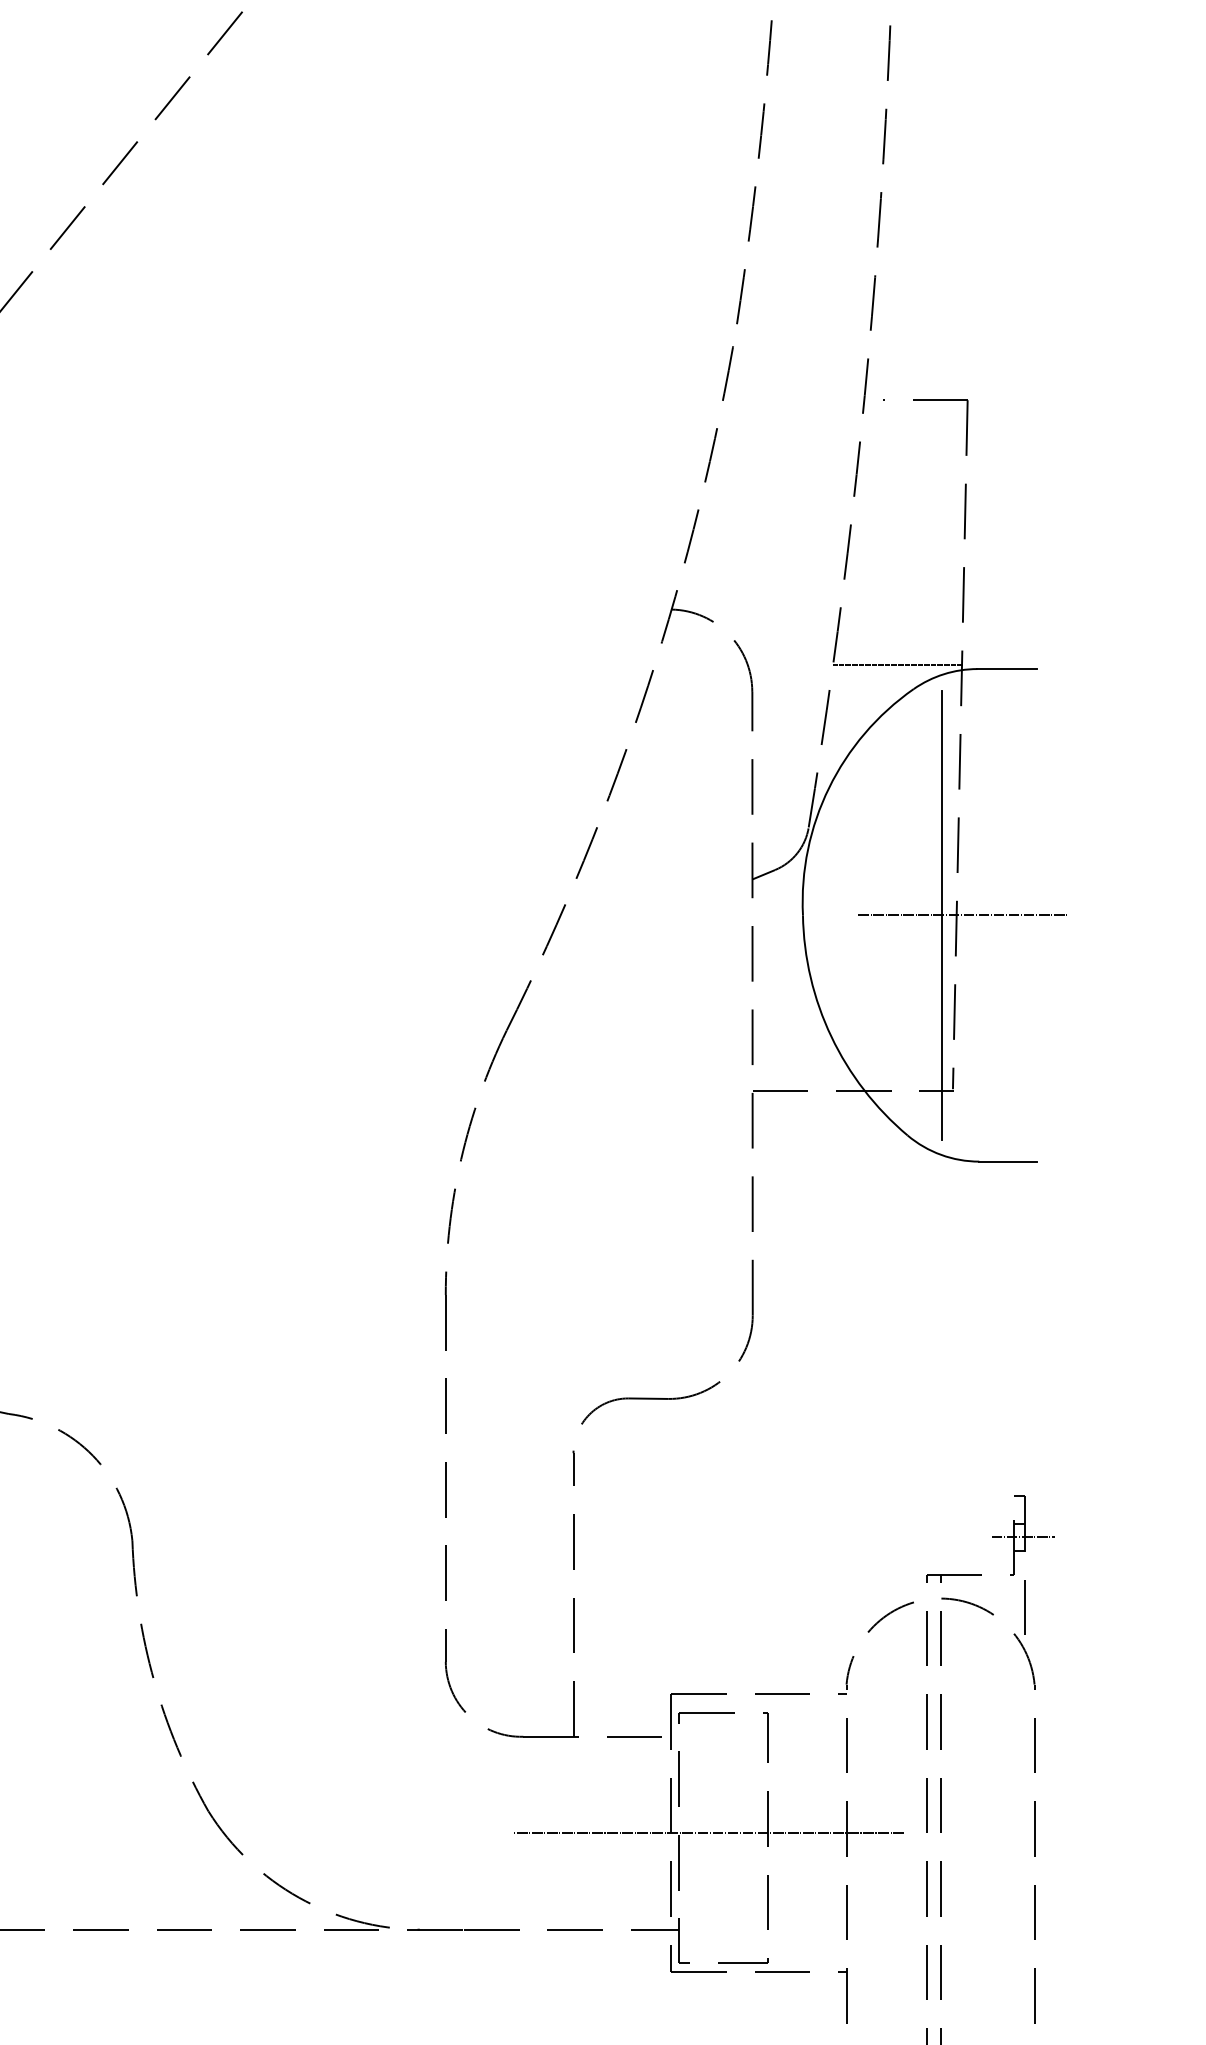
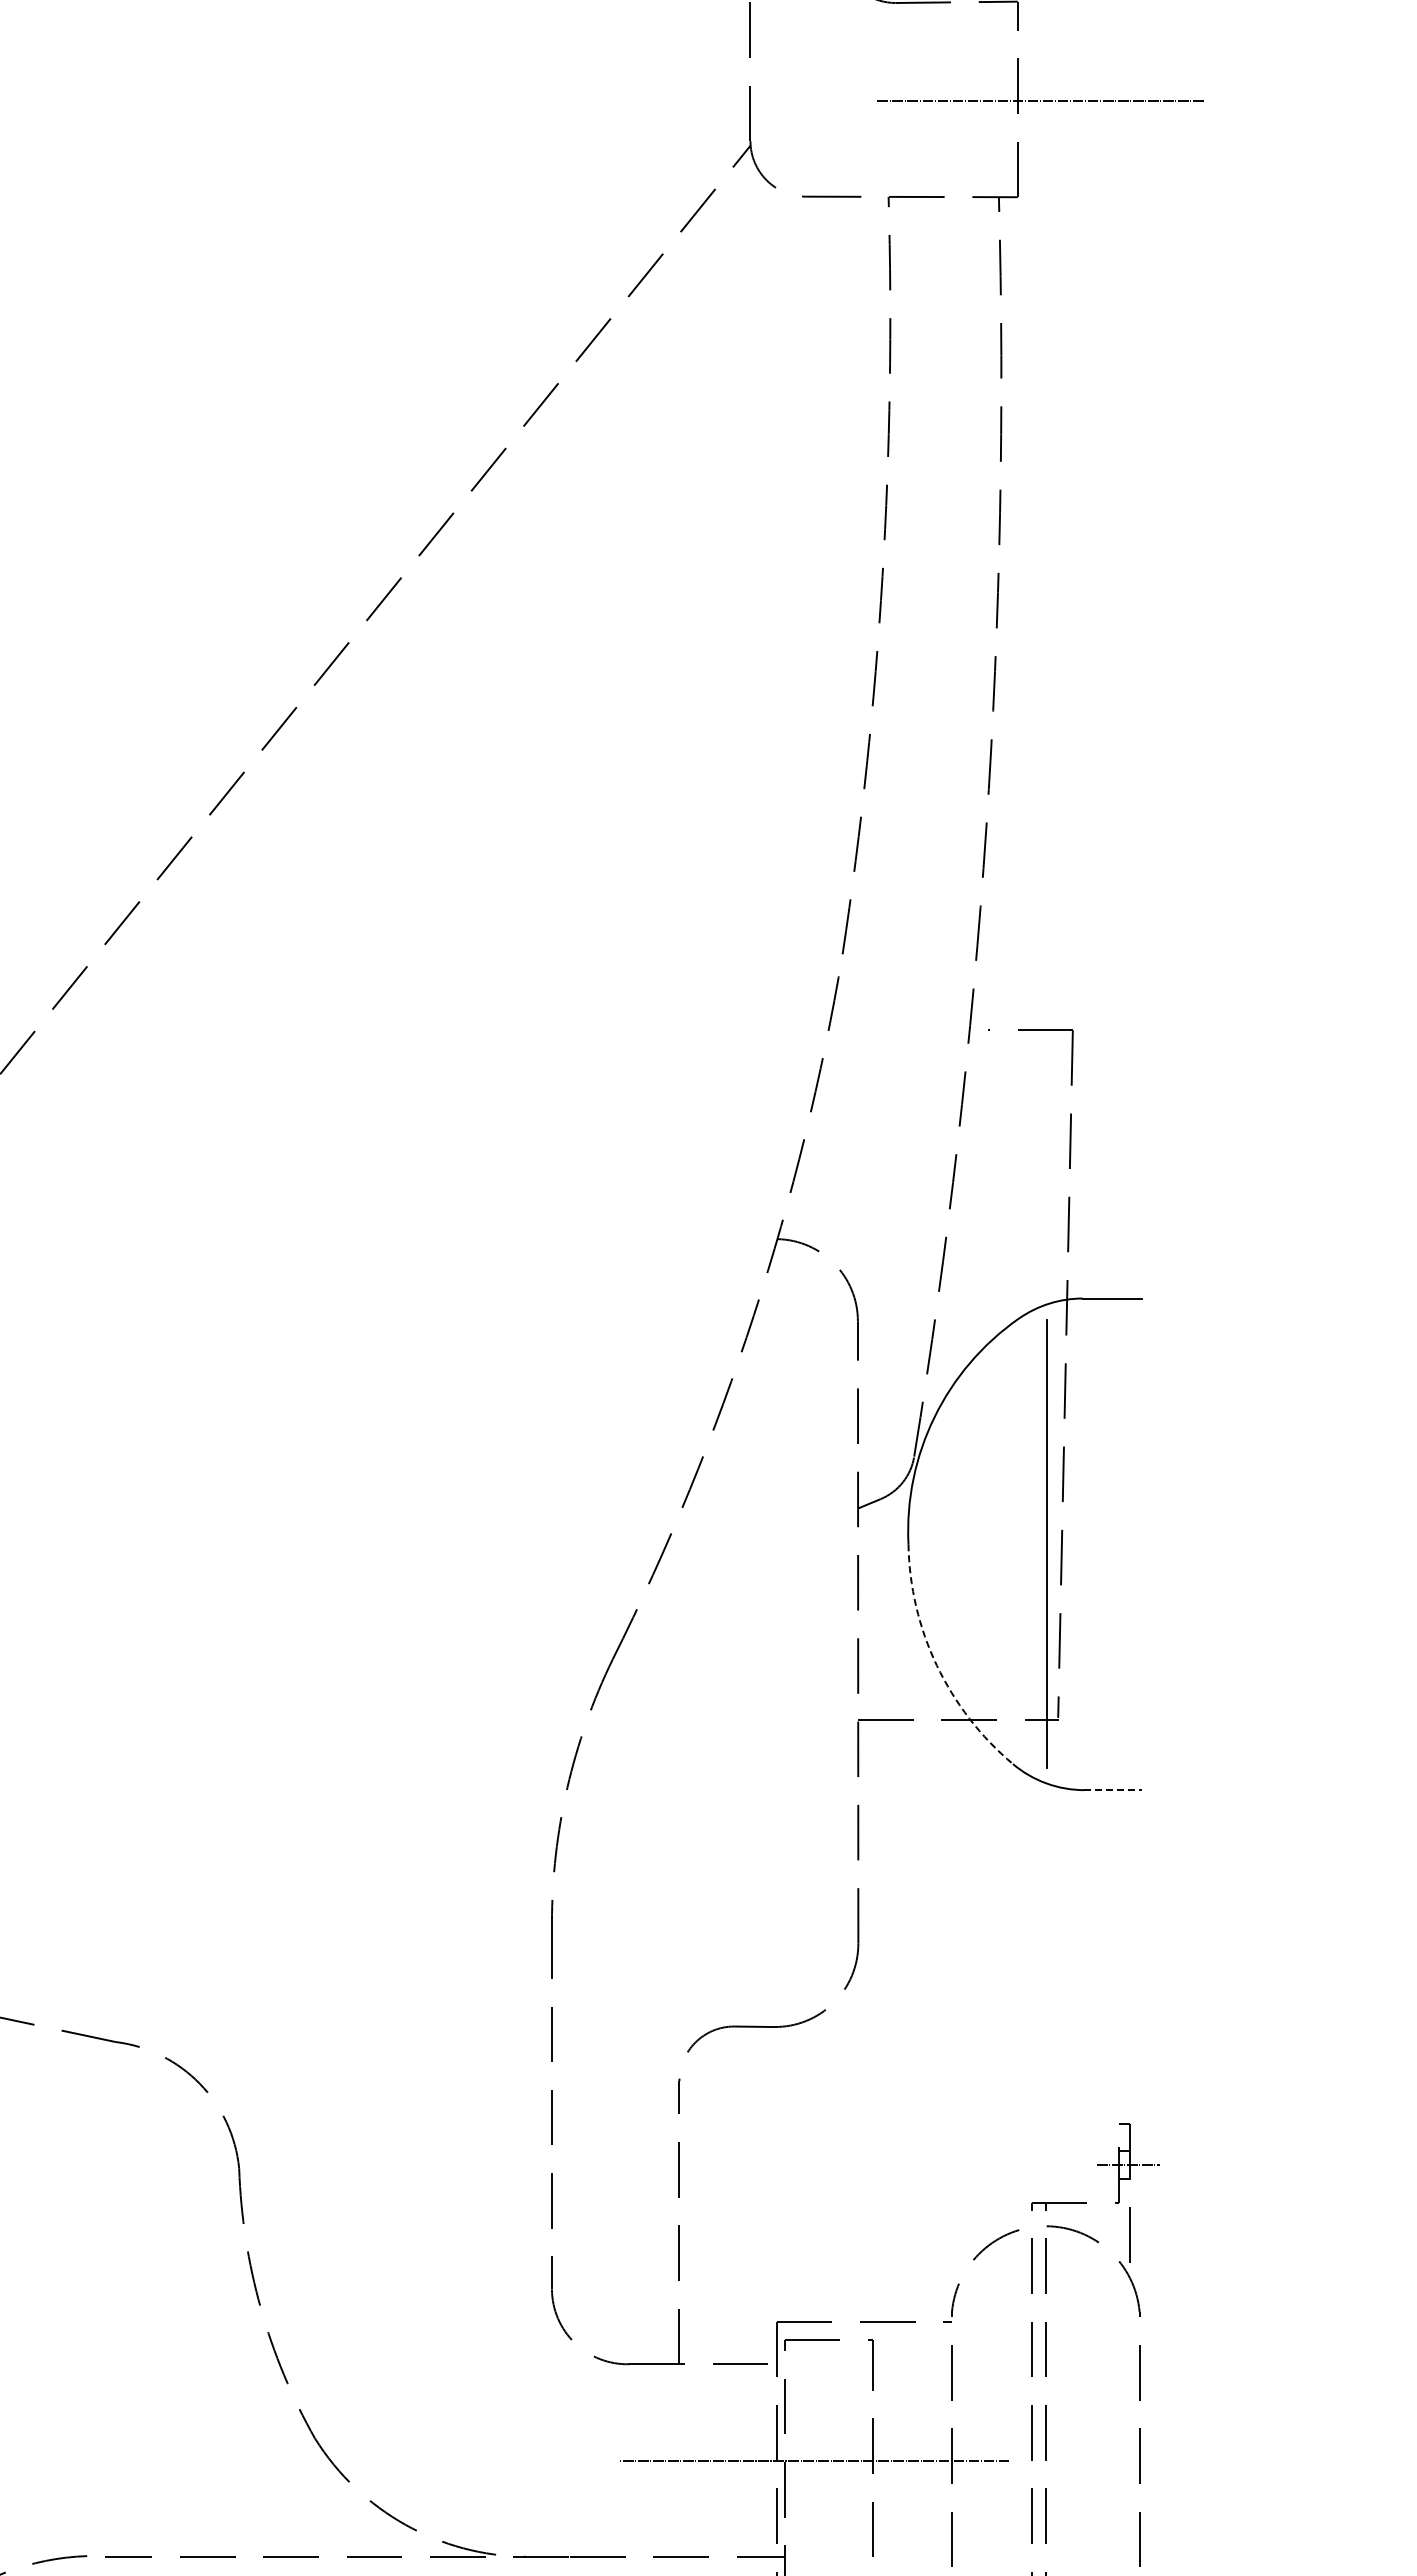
line: (897, 665) -> (1002, 1294), removed
line: (962, 915) -> (1067, 1544), removed
arc: (831, 1036) -> (936, 1665), solid -> dashed
line: (1008, 1161) -> (1113, 1790), solid -> dashed

